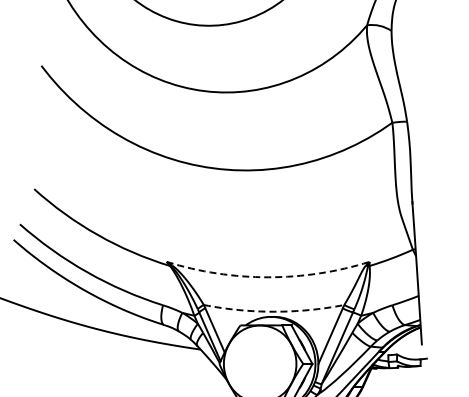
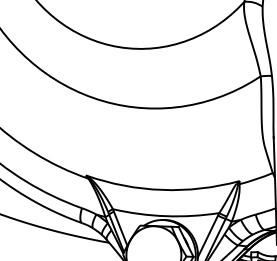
arc: (268, 277) -> (162, 190), dashed -> solid
arc: (274, 311) -> (166, 216), dashed -> solid

